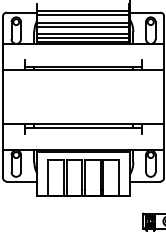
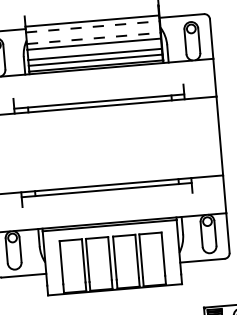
line: (83, 15) -> (92, 27), solid -> dashed
line: (83, 22) -> (93, 37), solid -> dashed

